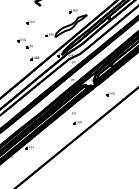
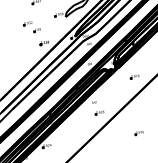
part: (110, 143) -> (139, 133), added

